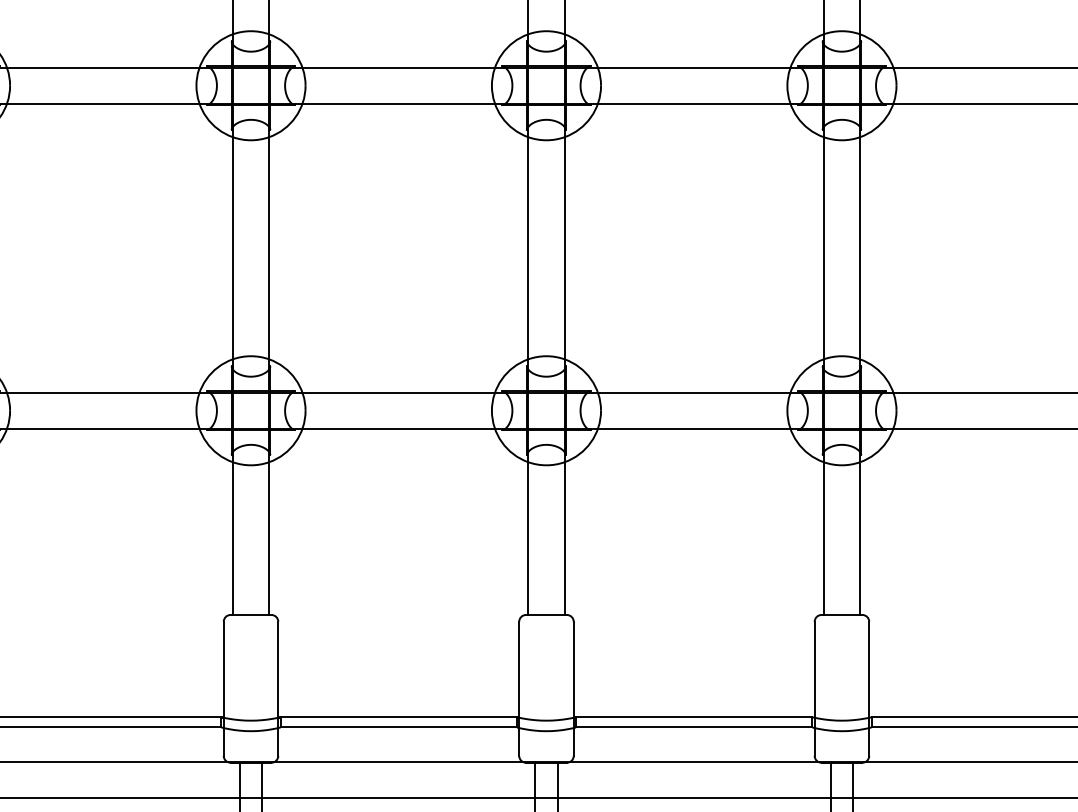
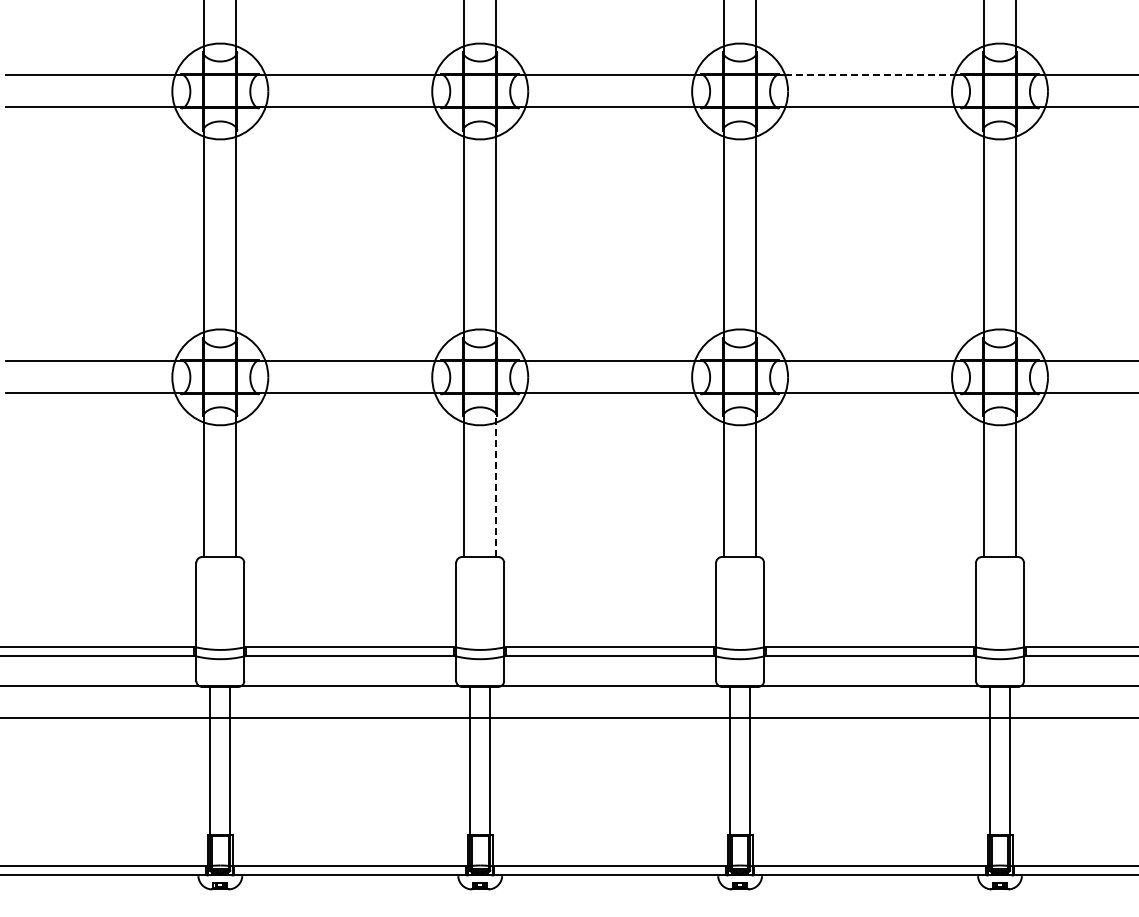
line: (694, 67) -> (870, 75), solid -> dashed
line: (269, 533) -> (496, 485), solid -> dashed

